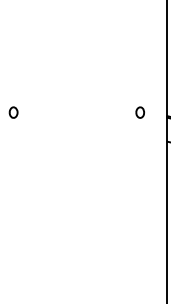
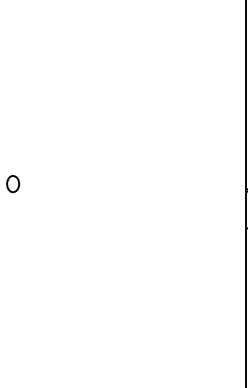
part: (139, 112) -> (205, 183), removed

